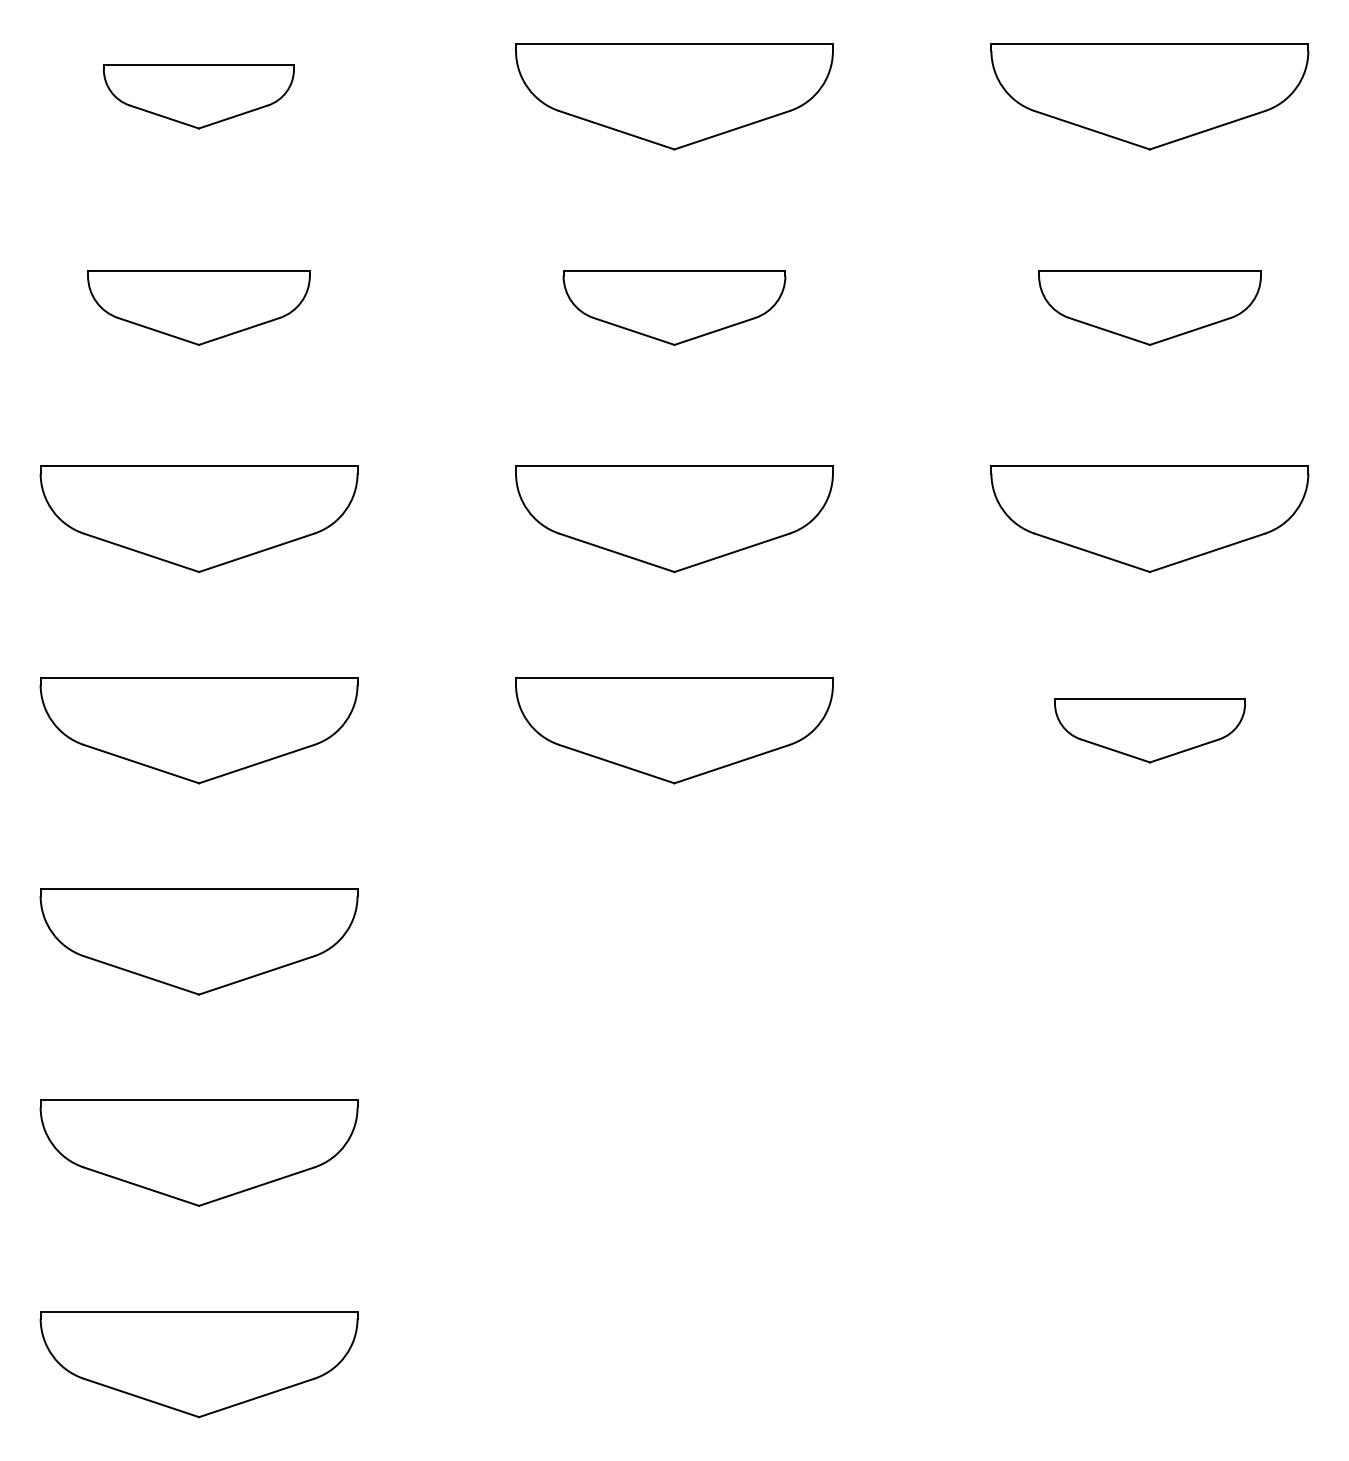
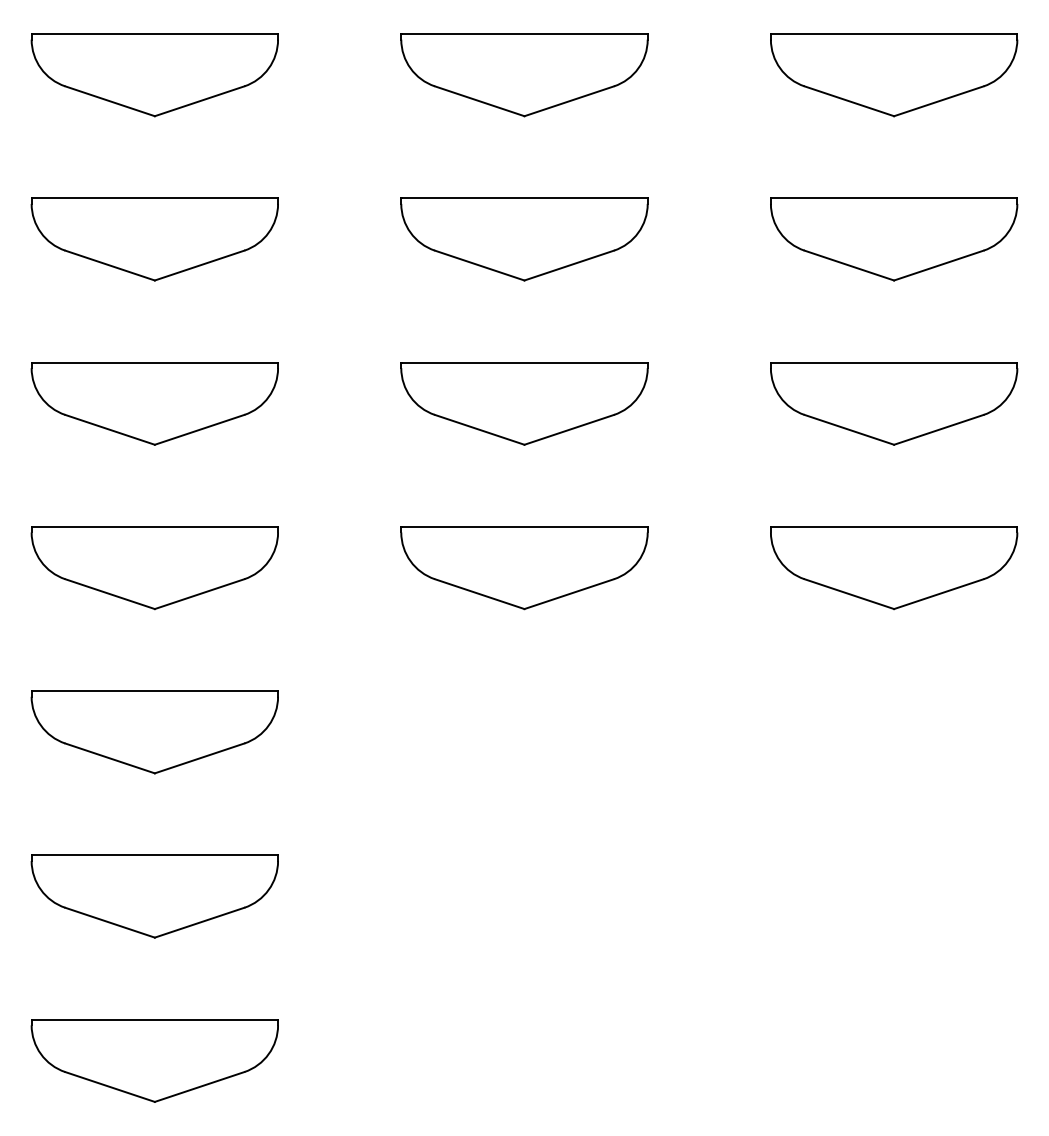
part: (198, 97) -> (154, 75), size x1.67
part: (198, 308) -> (154, 239), size x1.43
part: (674, 308) -> (524, 239), size x1.43
part: (1150, 308) -> (894, 239), size x1.43
part: (1150, 731) -> (894, 568), size x1.67

